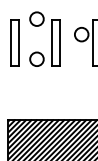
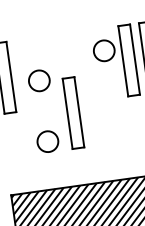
part: (51, 38) -> (65, 107), moved

